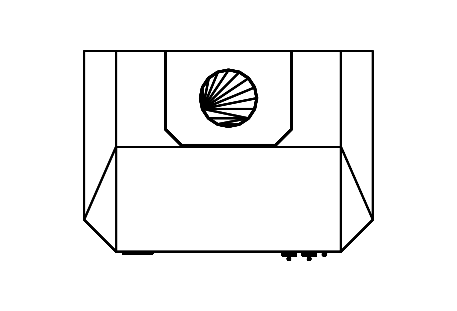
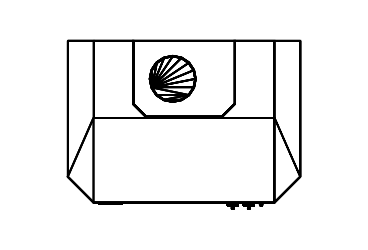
part: (228, 97) -> (172, 78), moved

